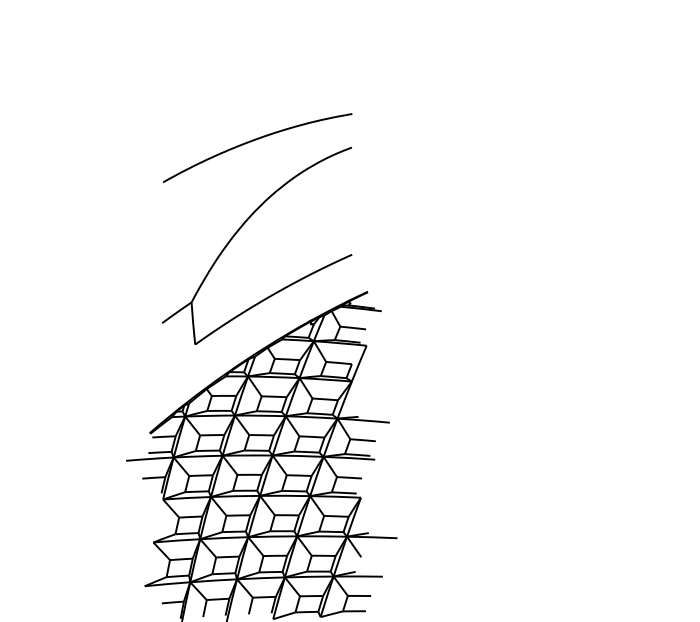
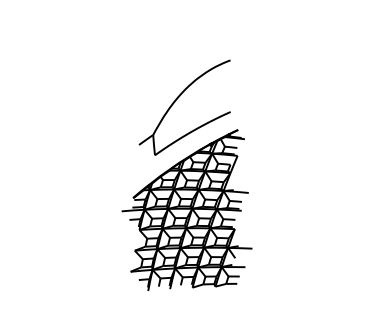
part: (256, 147) -> (184, 60), removed

